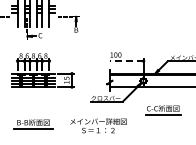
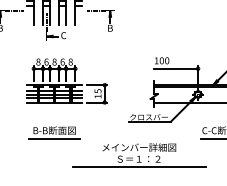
line: (126, 61) -> (175, 69), dashed -> solid
part: (33, 124) -> (54, 133), moved
line: (98, 136) -> (139, 166), added

